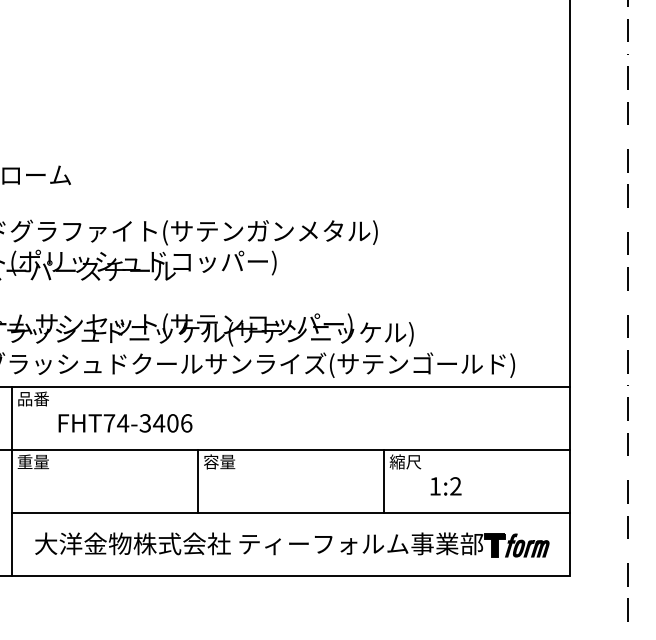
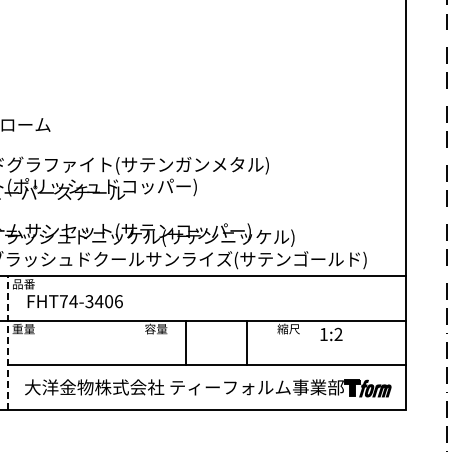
text: (124, 423) -> (74, 301), moved
line: (12, 480) -> (8, 342), solid -> dashed
line: (197, 480) -> (185, 342), moved
line: (384, 480) -> (247, 342), moved
text: (445, 486) -> (331, 334), moved

